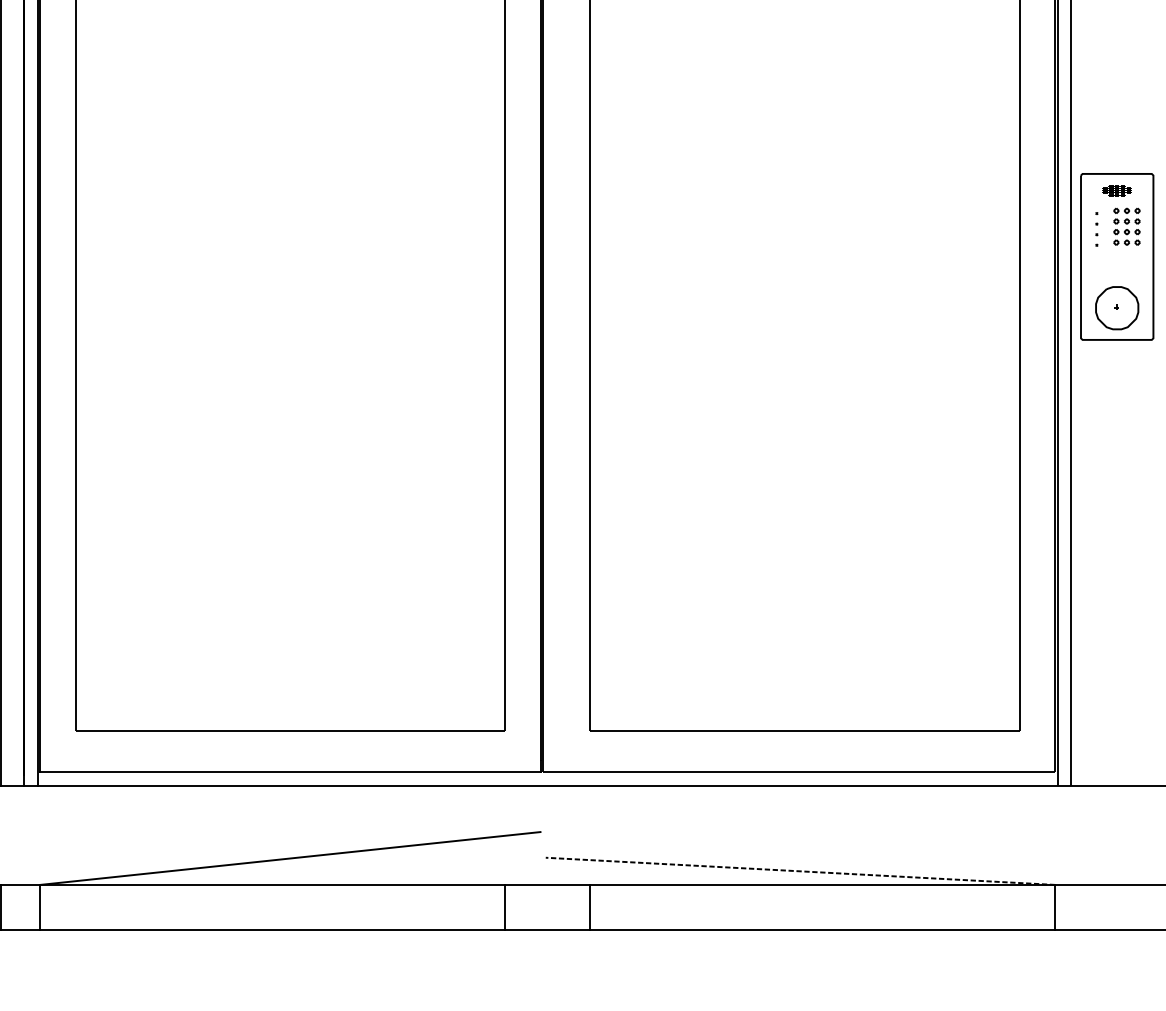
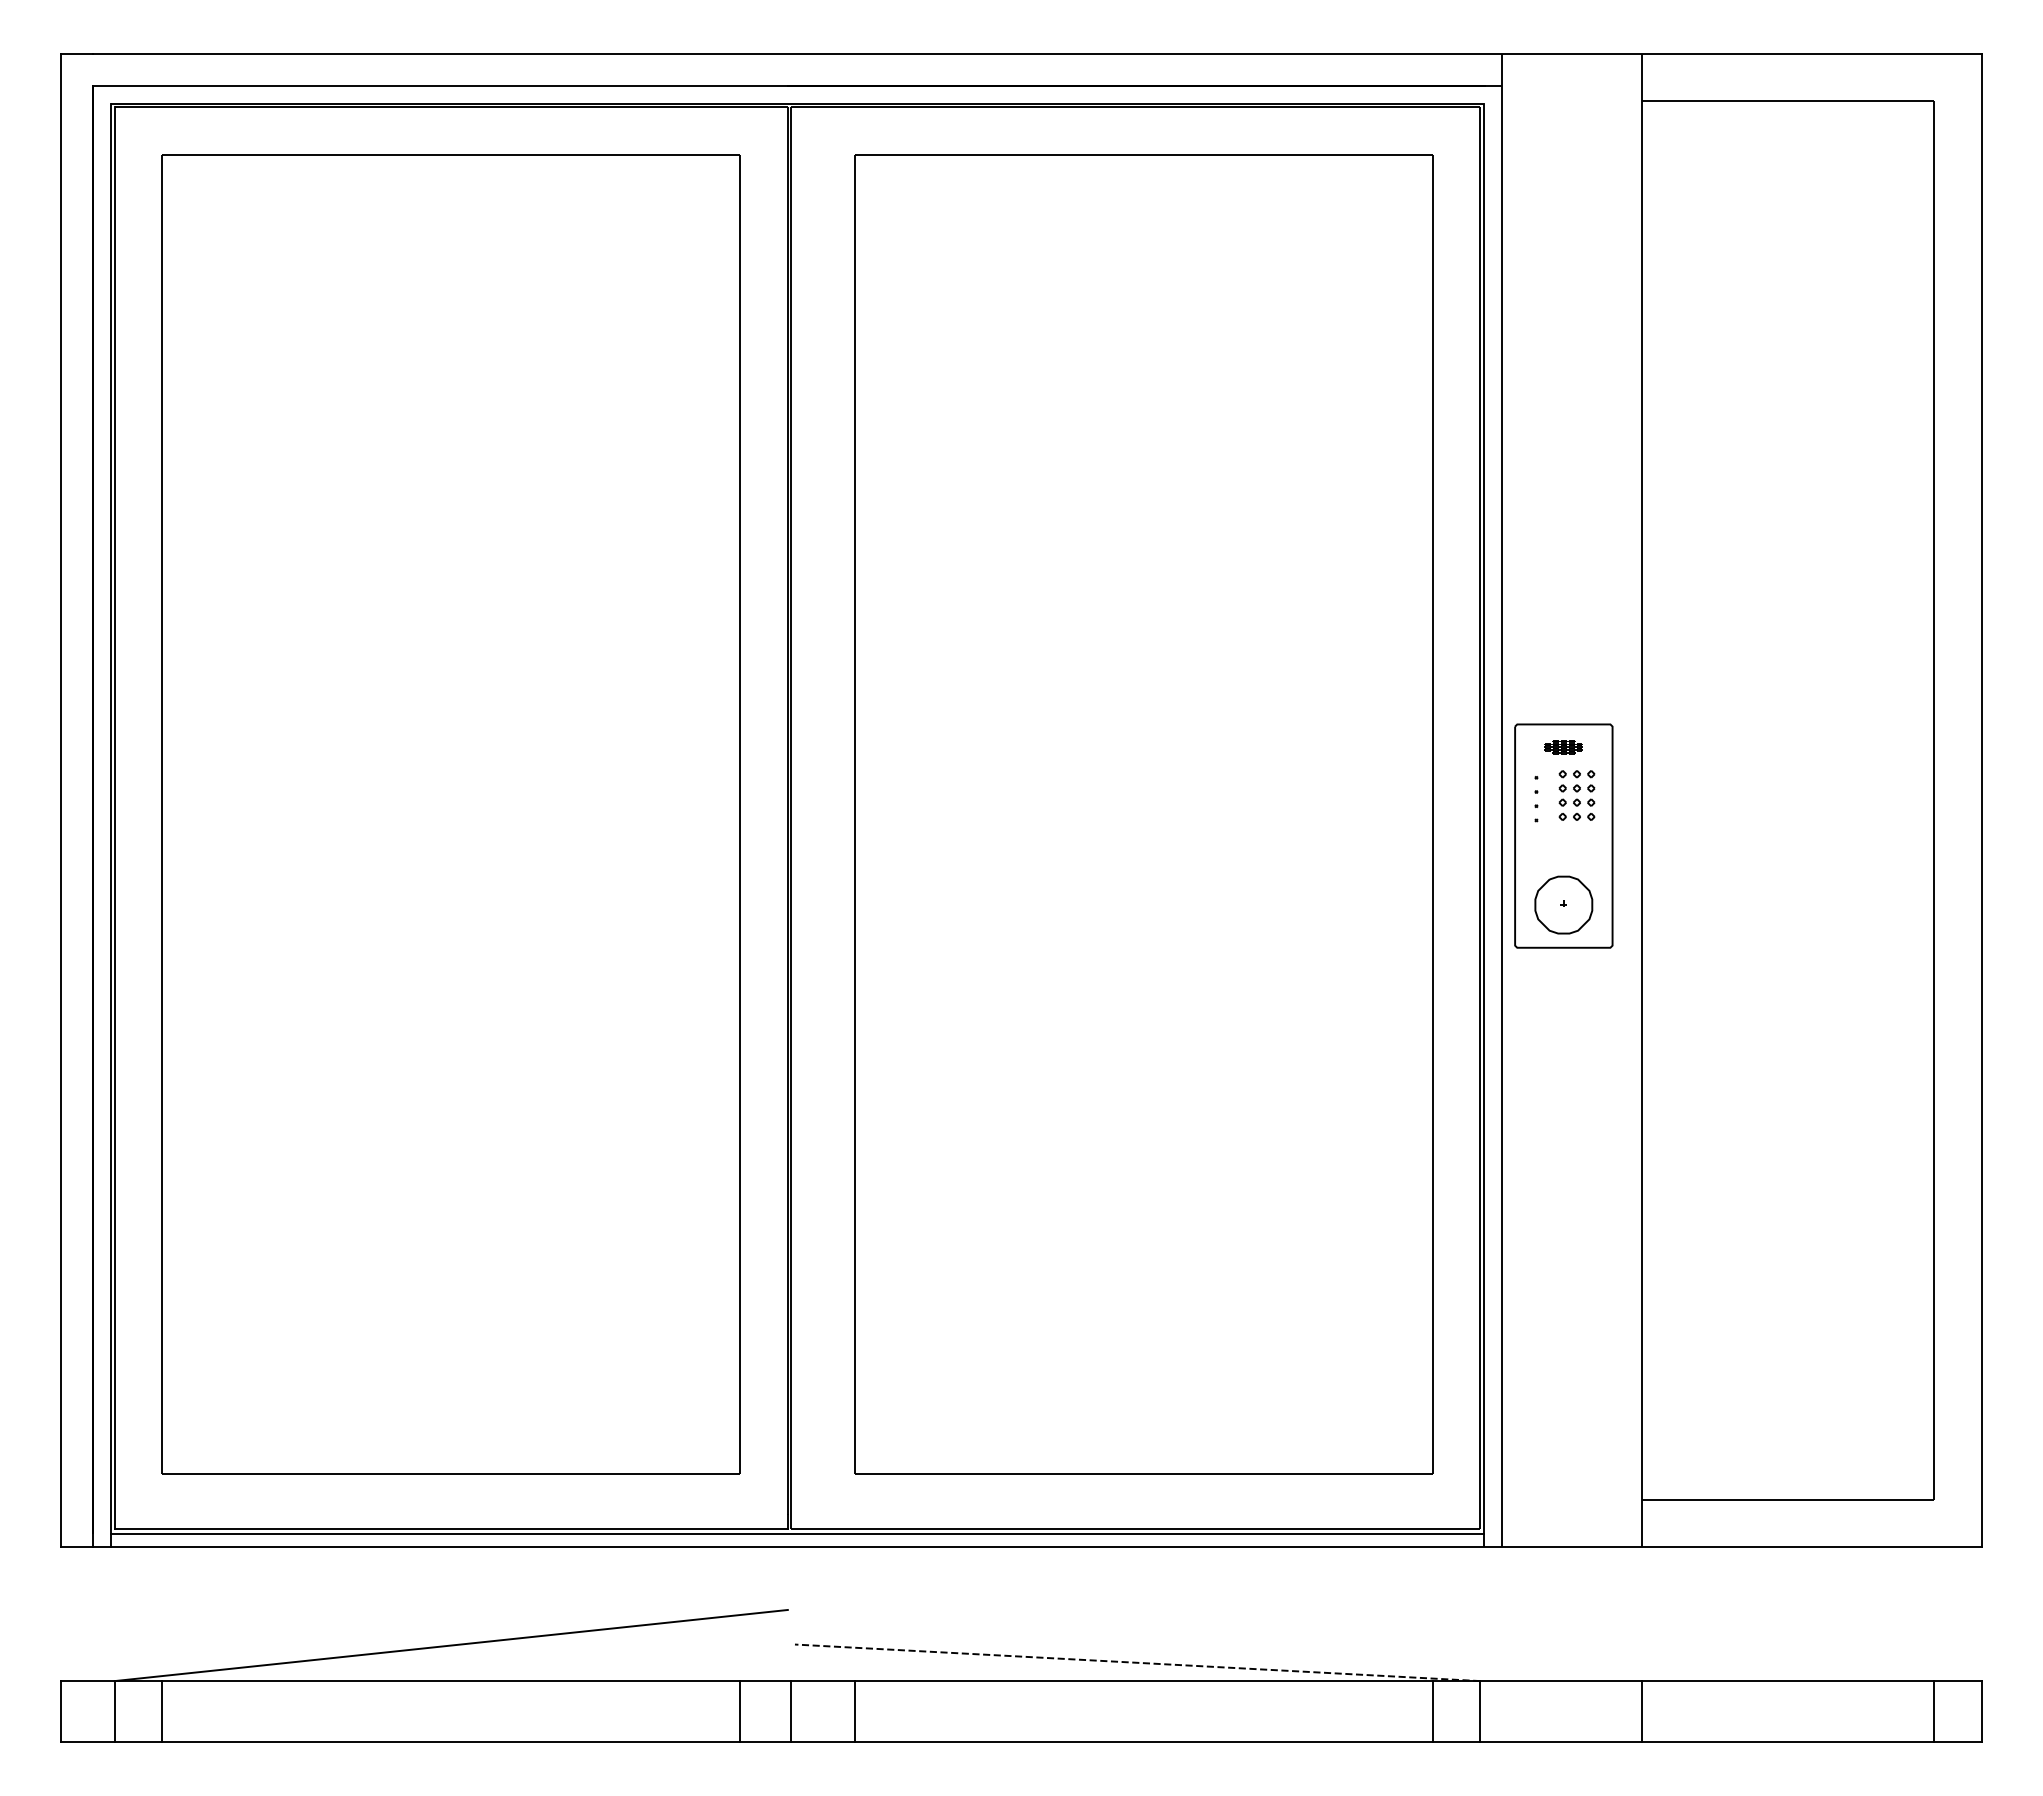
line: (547, 775) -> (797, 1533), added
line: (75, 907) -> (162, 1711), added
line: (543, 907) -> (791, 1711), added
line: (1019, 907) -> (1432, 1711), added

